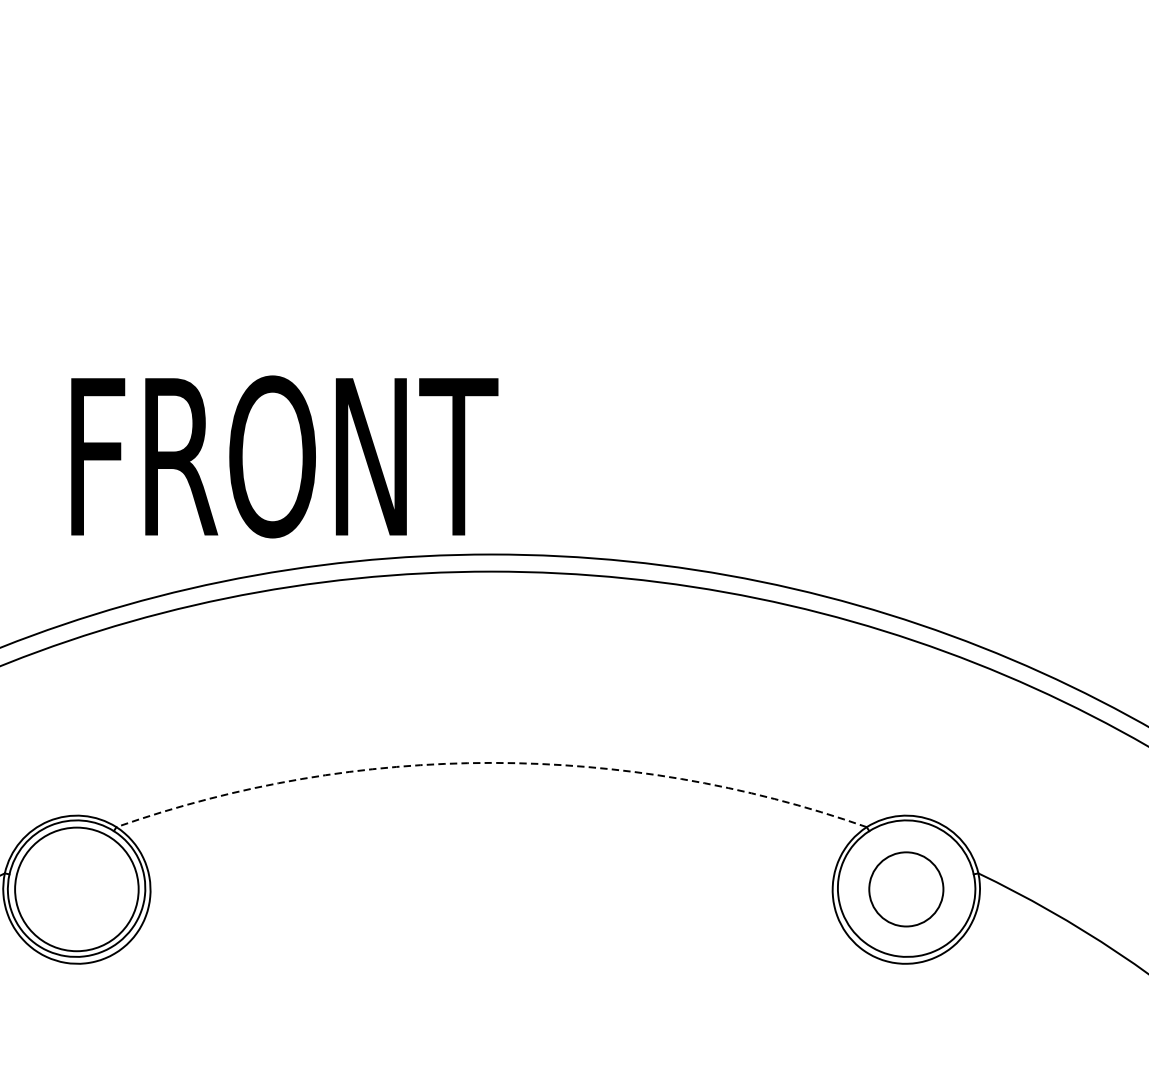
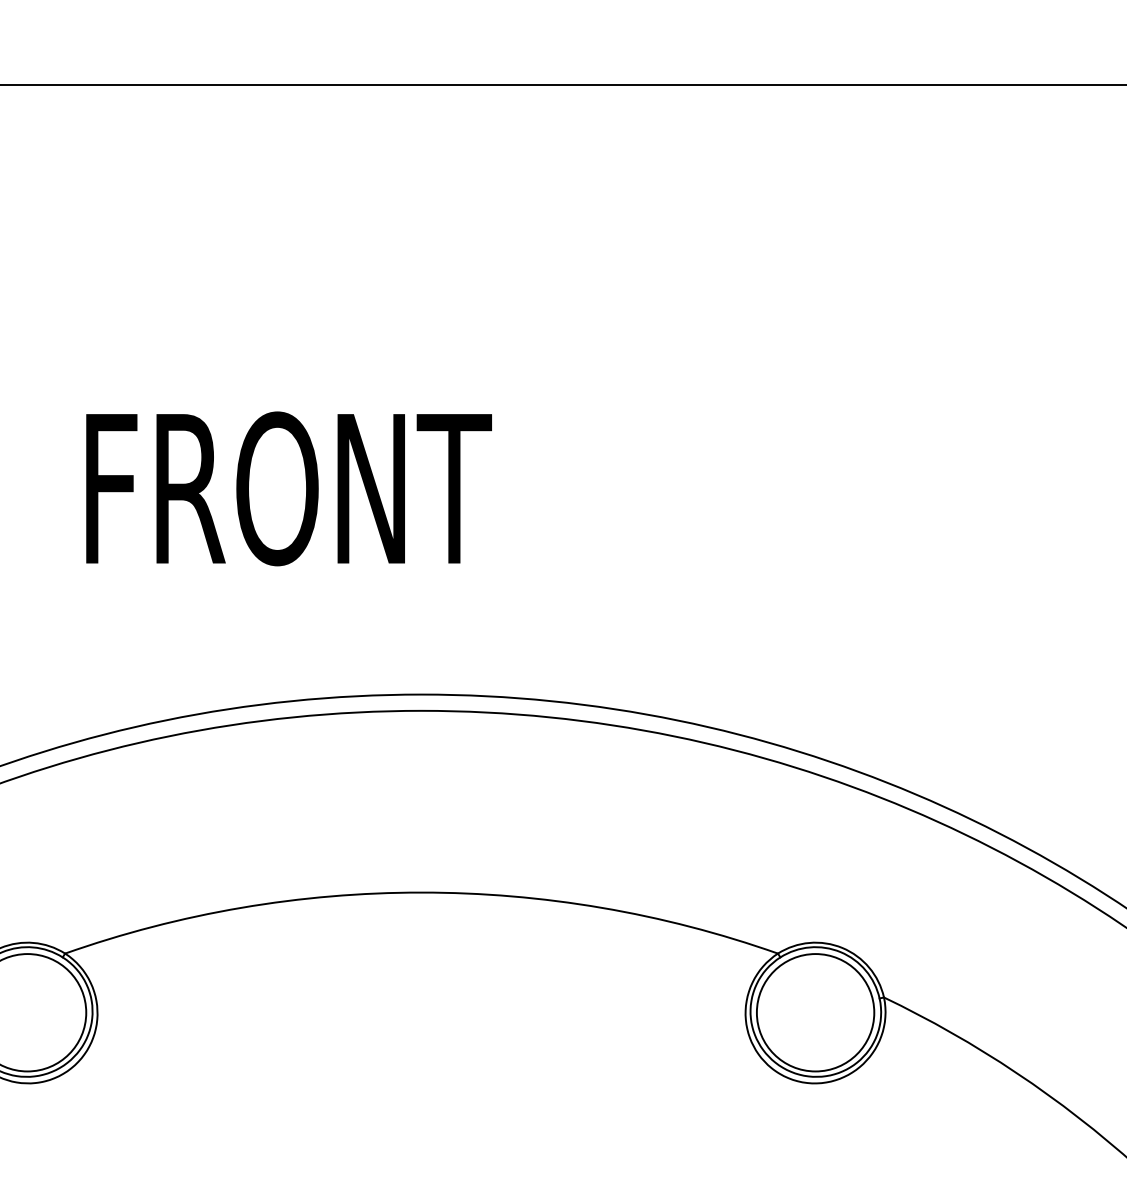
text: (284, 456) -> (288, 488), moved
arc: (491, 762) -> (421, 892), dashed -> solid
circle: (906, 889) -> (815, 1012), size x1.67

